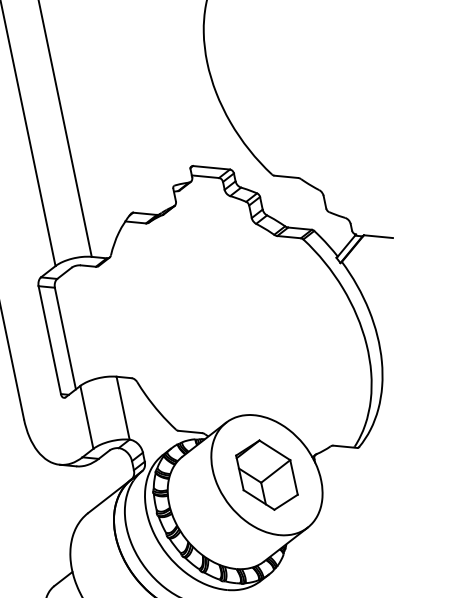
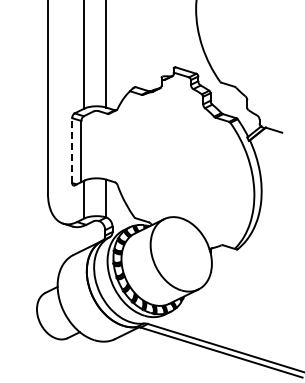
line: (50, 339) -> (72, 150), solid -> dashed
part: (265, 475) -> (180, 254), removed

